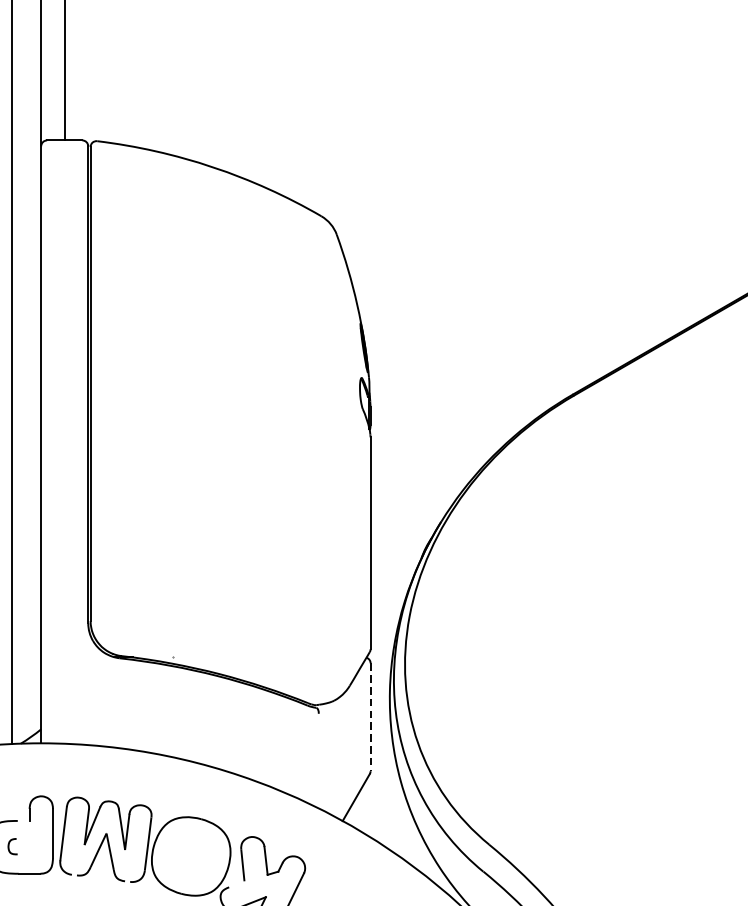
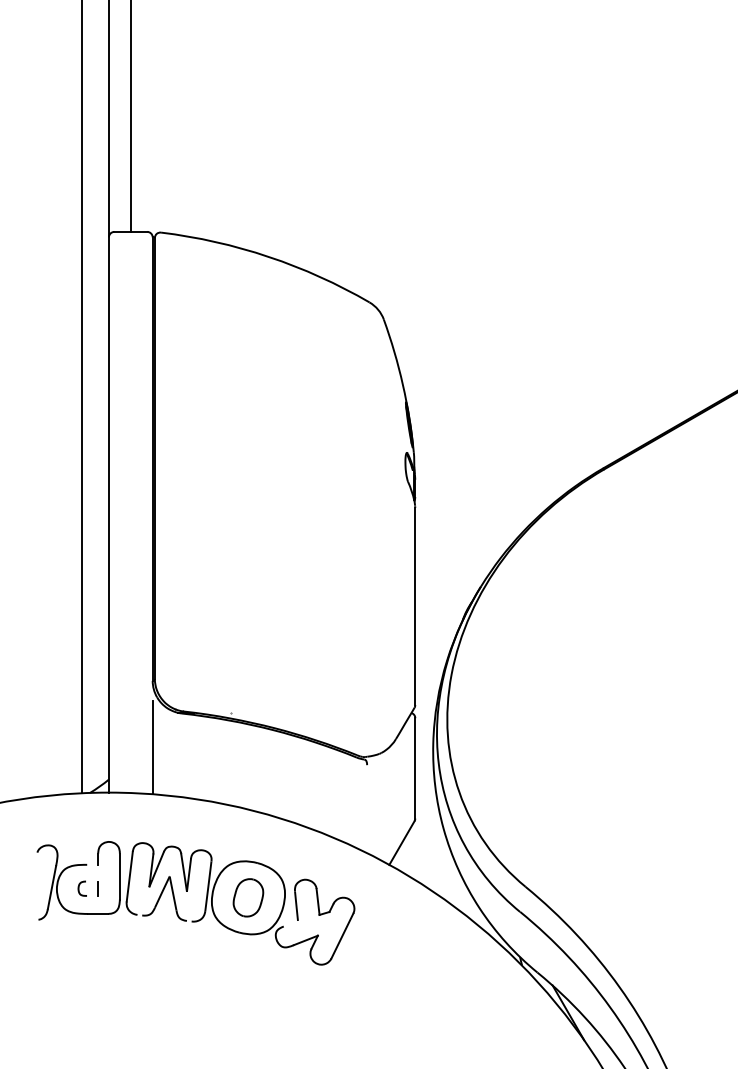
line: (88, 694) -> (152, 747), added
line: (370, 717) -> (415, 768), dashed -> solid
line: (28, 846) -> (97, 888), added
part: (191, 856) -> (248, 897), added

